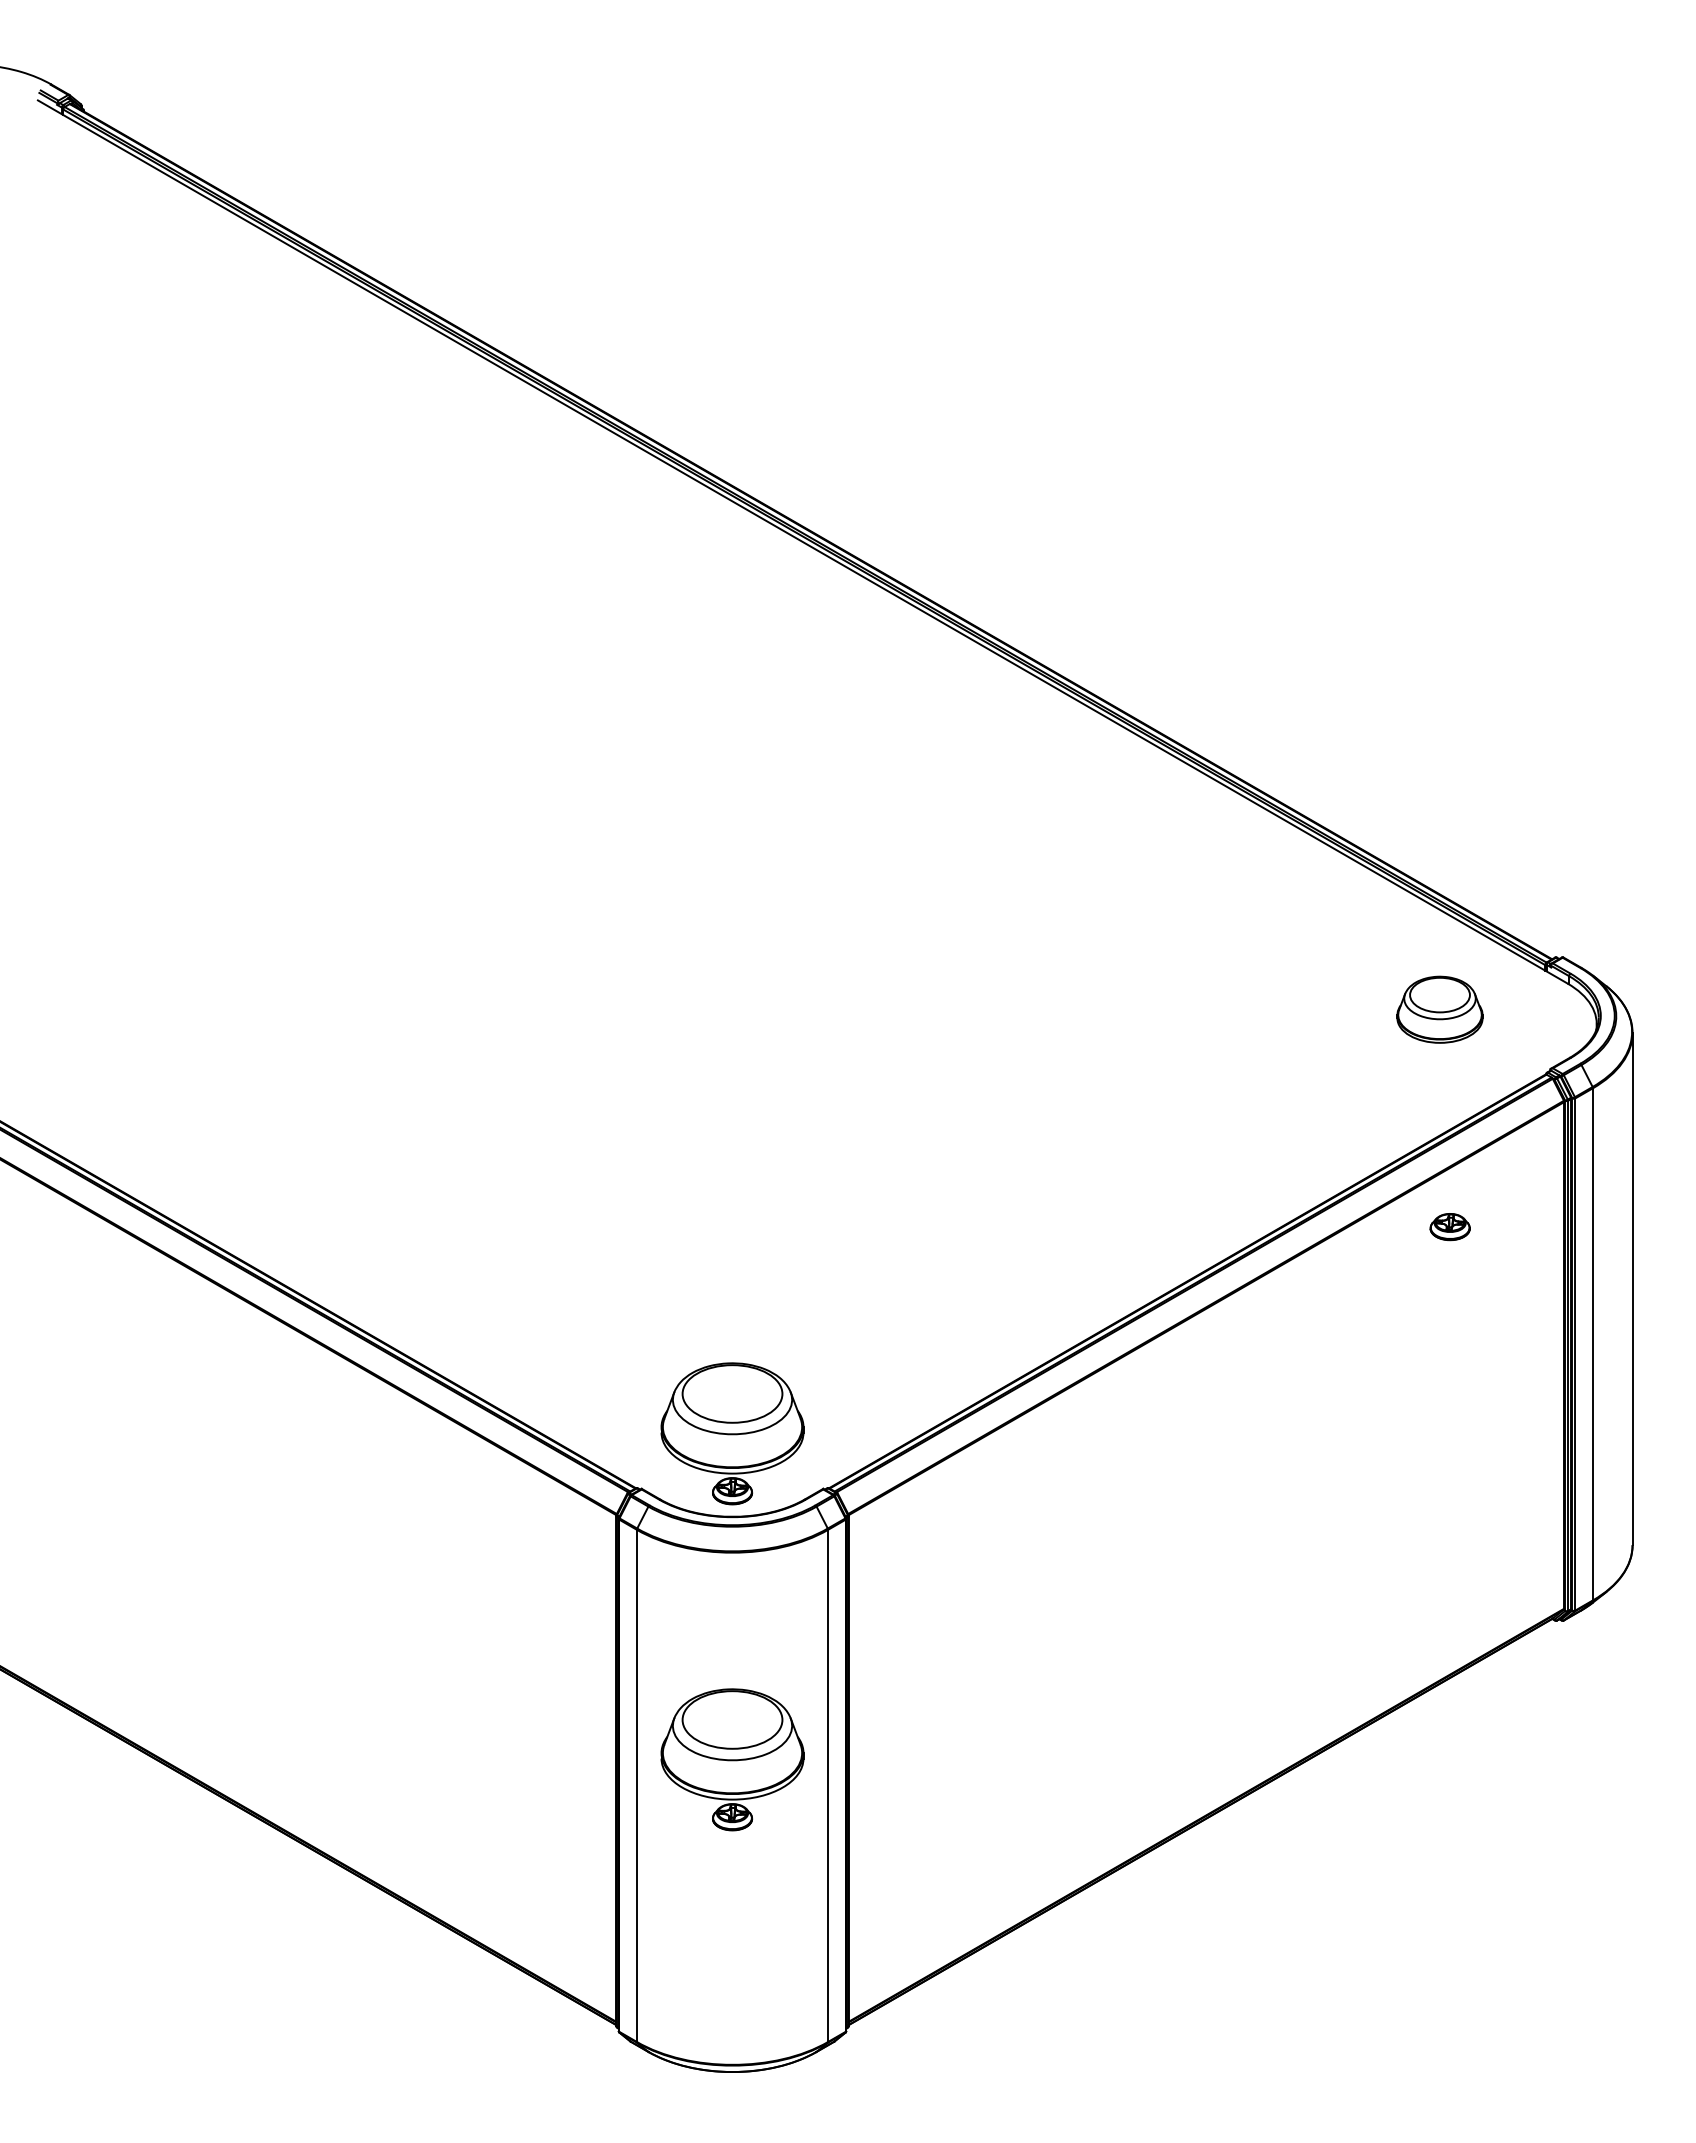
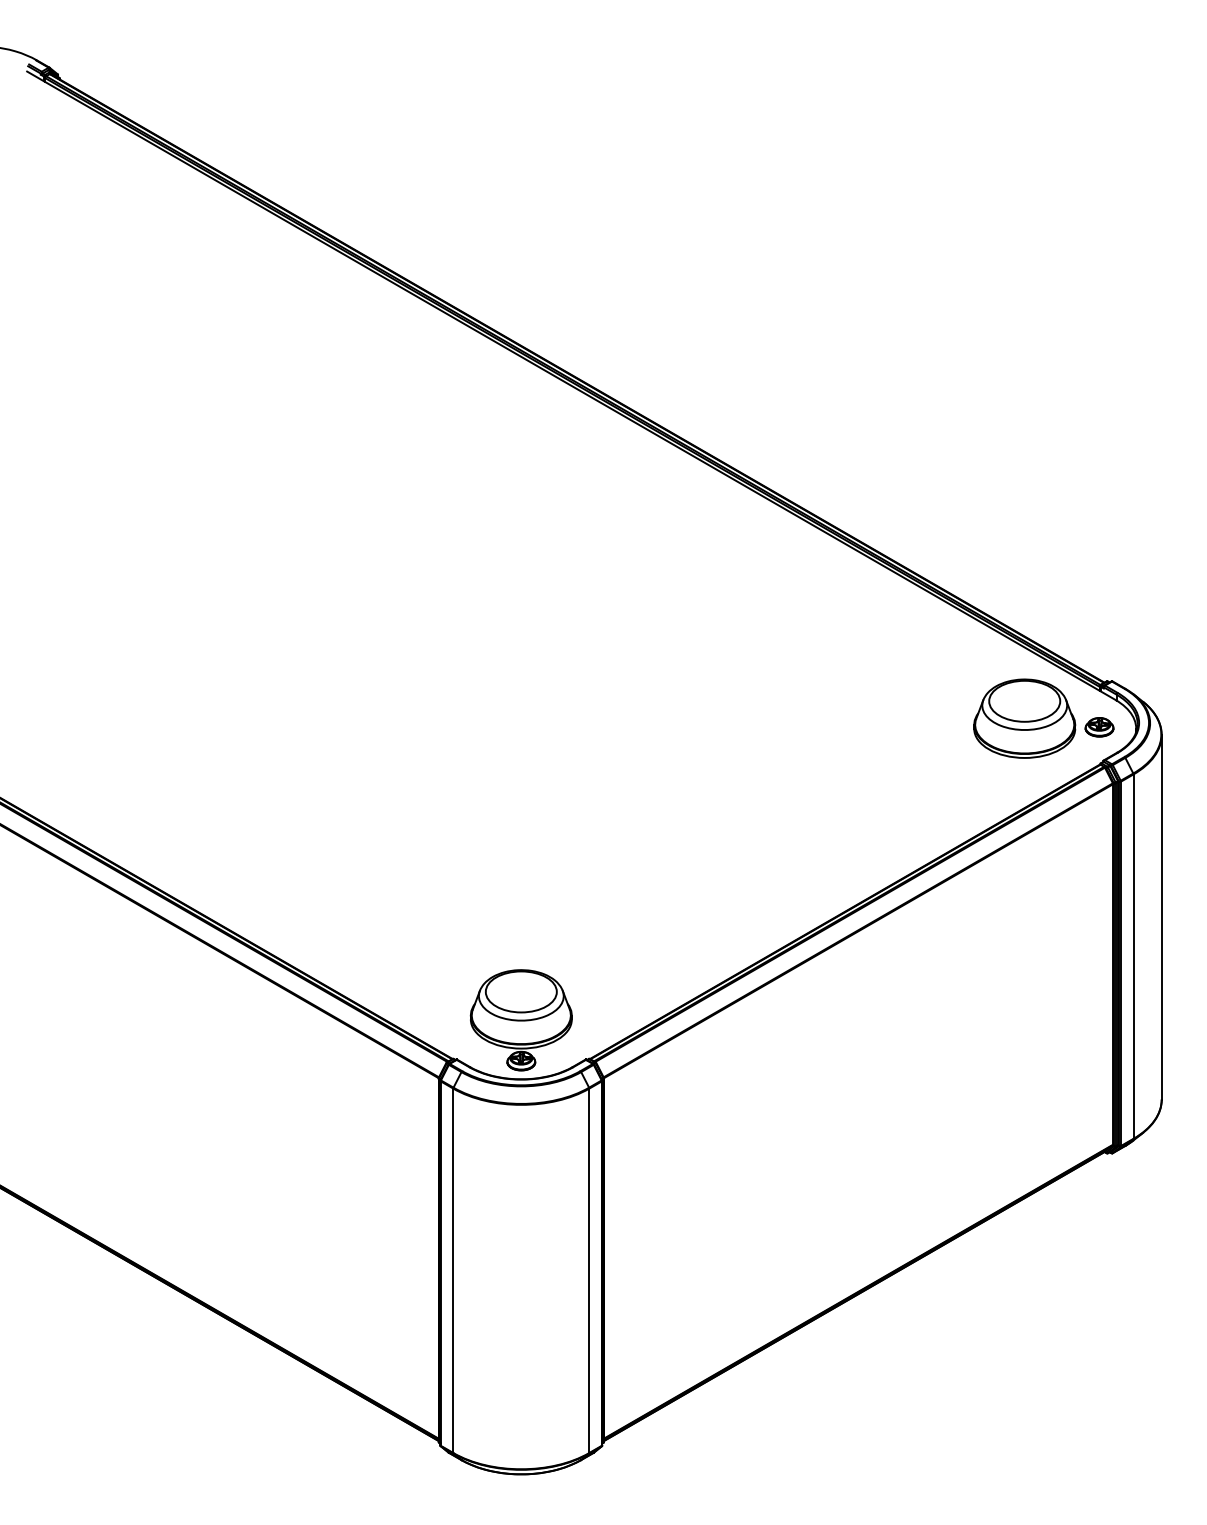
part: (1439, 1009) -> (1024, 718), size x1.67
part: (1449, 1227) -> (1099, 727), moved
part: (732, 1759) -> (521, 1252), removed

